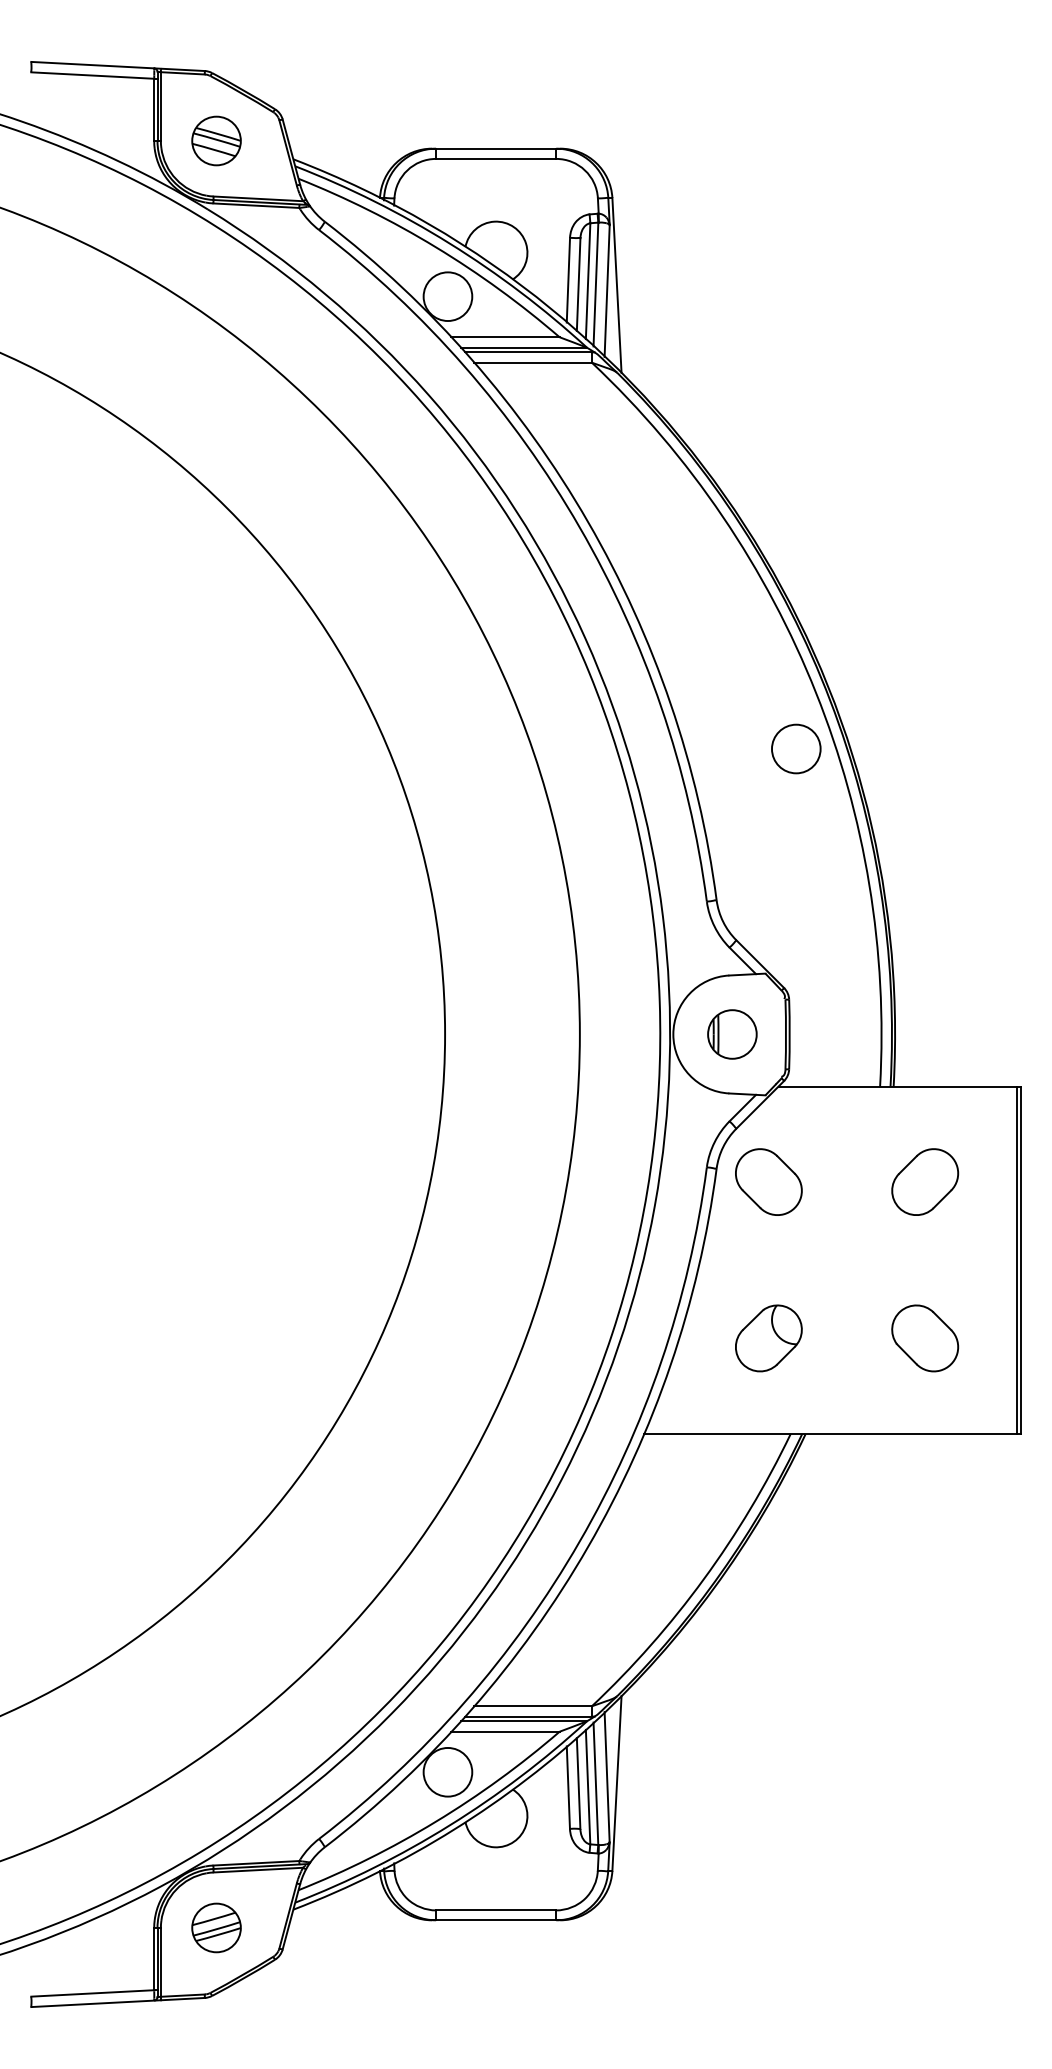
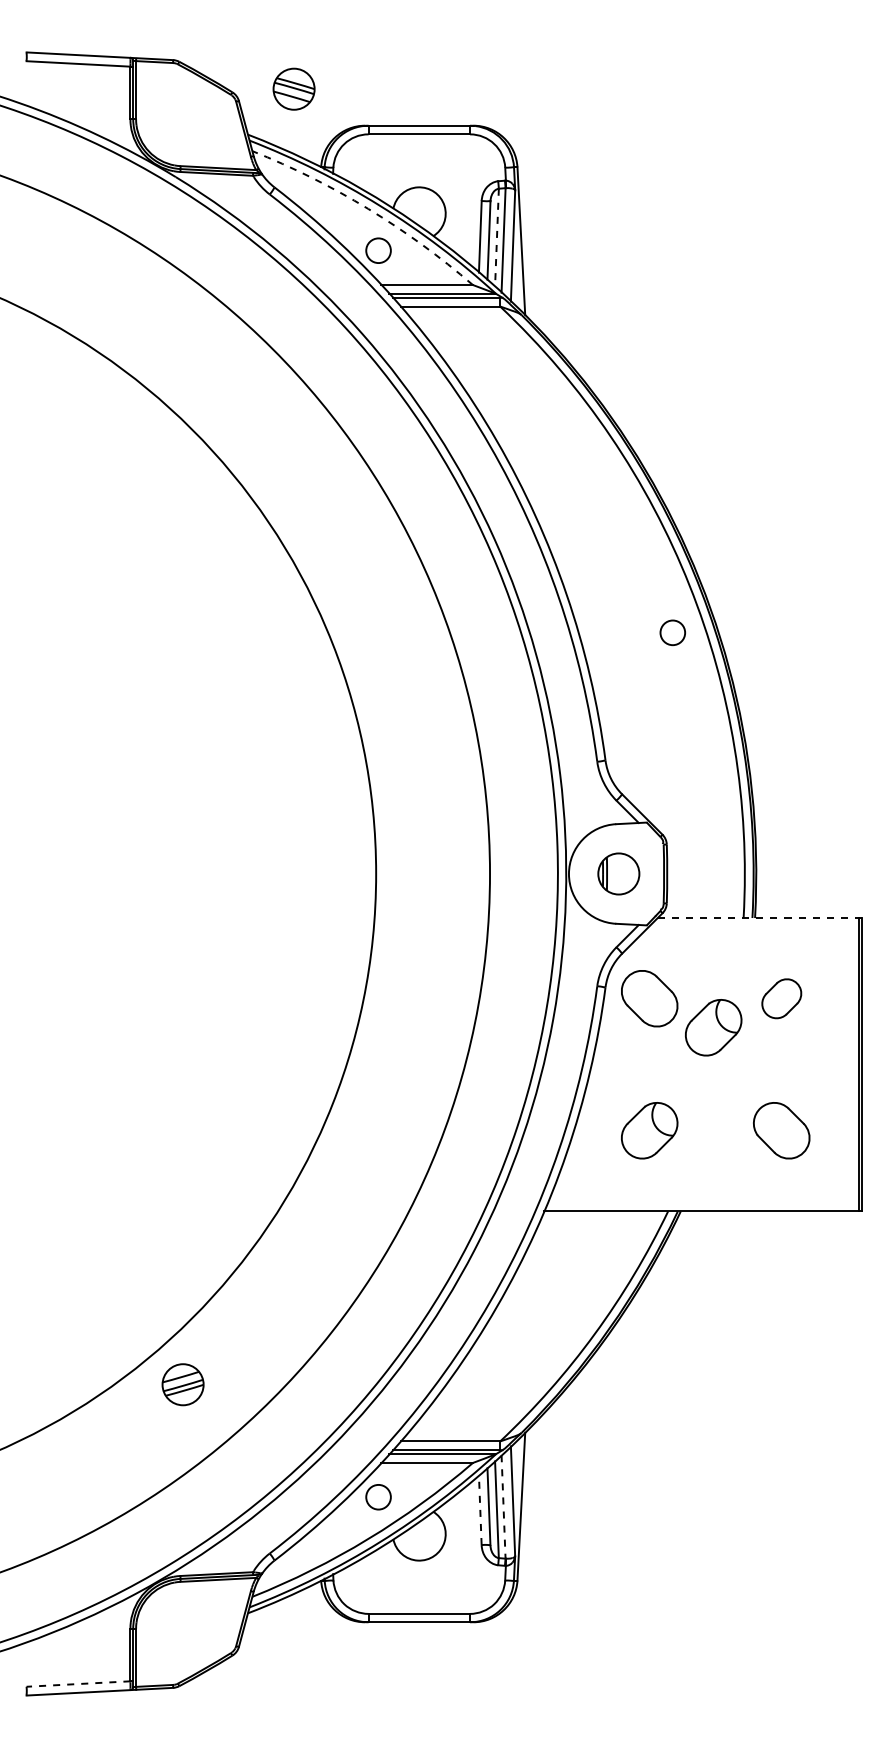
part: (215, 140) -> (293, 88), moved
arc: (436, 246) -> (368, 208), solid -> dashed
line: (587, 281) -> (496, 237), solid -> dashed
circle: (447, 296) -> (378, 250), size x0.6
circle: (795, 748) -> (672, 632), size x0.6
line: (900, 1087) -> (760, 918), solid -> dashed
part: (924, 1181) -> (781, 998), size x0.7
part: (844, 1216) -> (713, 1027), added
circle: (447, 1771) -> (378, 1496), size x0.6
line: (595, 1783) -> (503, 1506), solid -> dashed
line: (568, 1787) -> (480, 1510), solid -> dashed
part: (215, 1927) -> (182, 1384), moved
line: (92, 1993) -> (78, 1684), solid -> dashed

